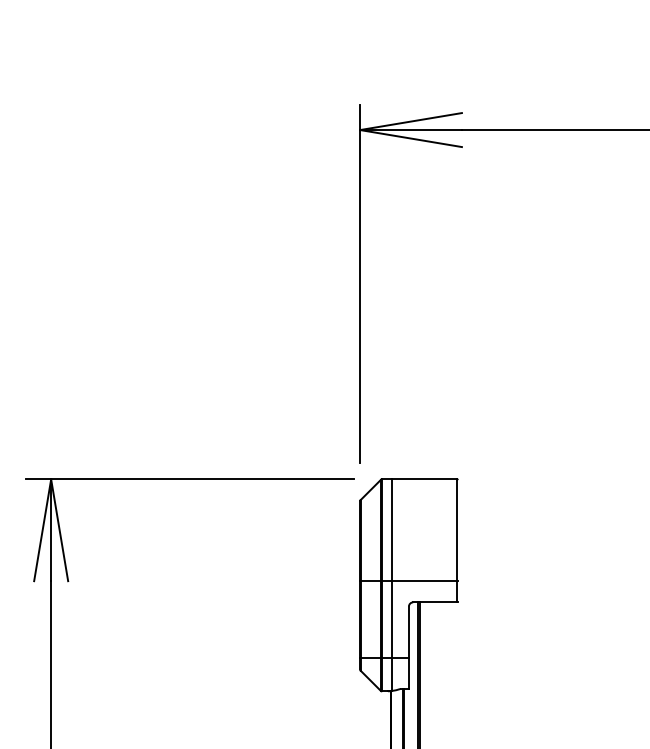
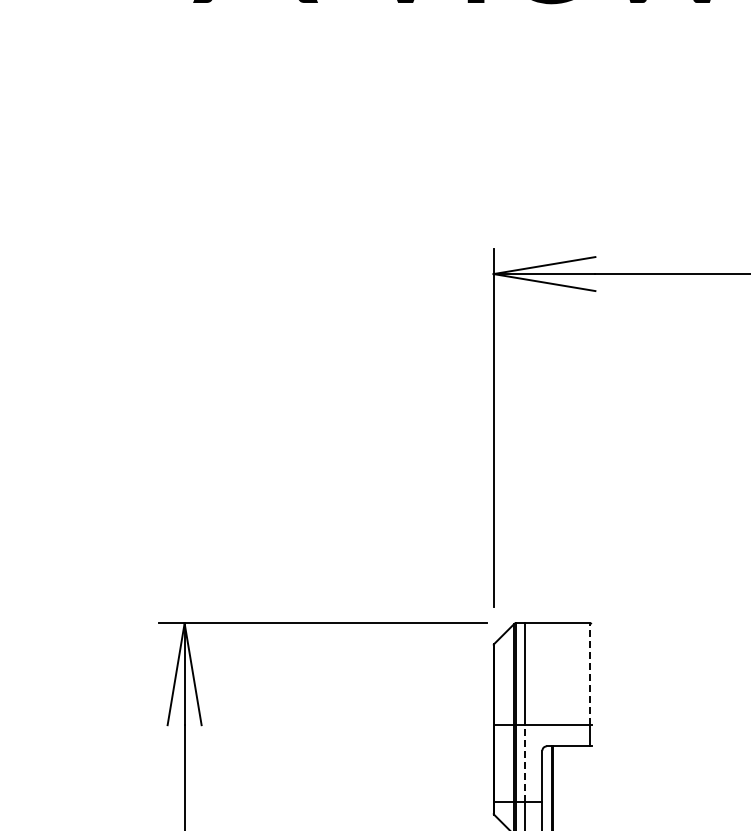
line: (457, 530) -> (590, 674), solid -> dashed
line: (392, 618) -> (525, 762), solid -> dashed

